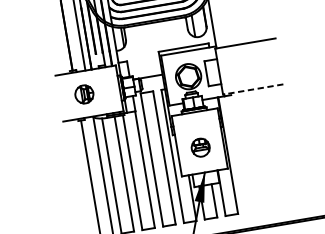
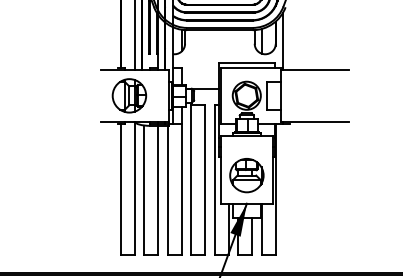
line: (253, 89) -> (315, 121), dashed -> solid
part: (84, 94) -> (129, 95), size x1.67
part: (200, 147) -> (246, 175), size x1.67

